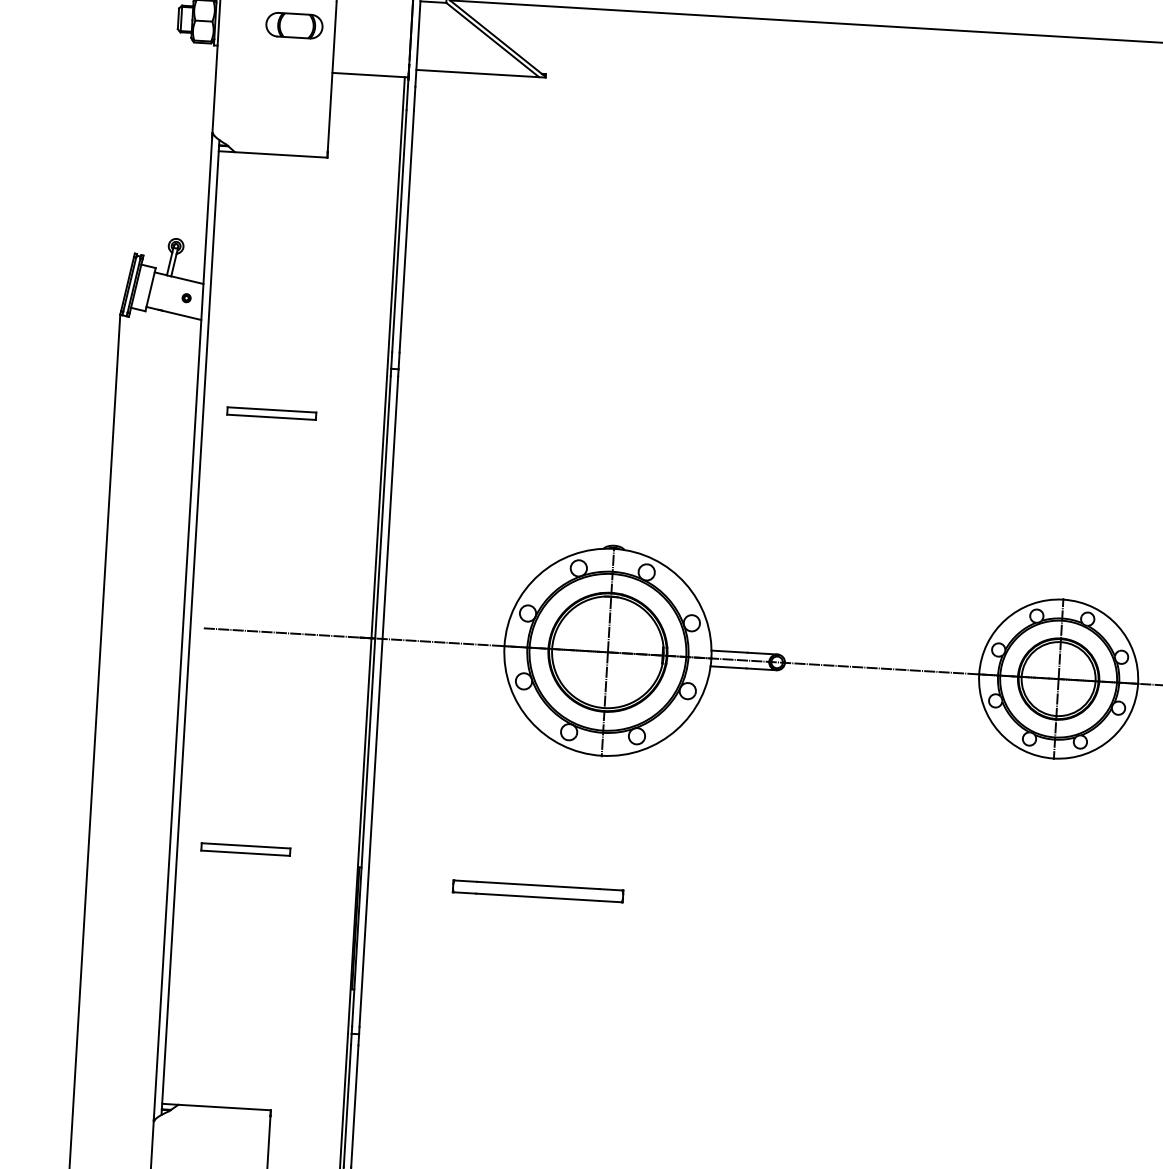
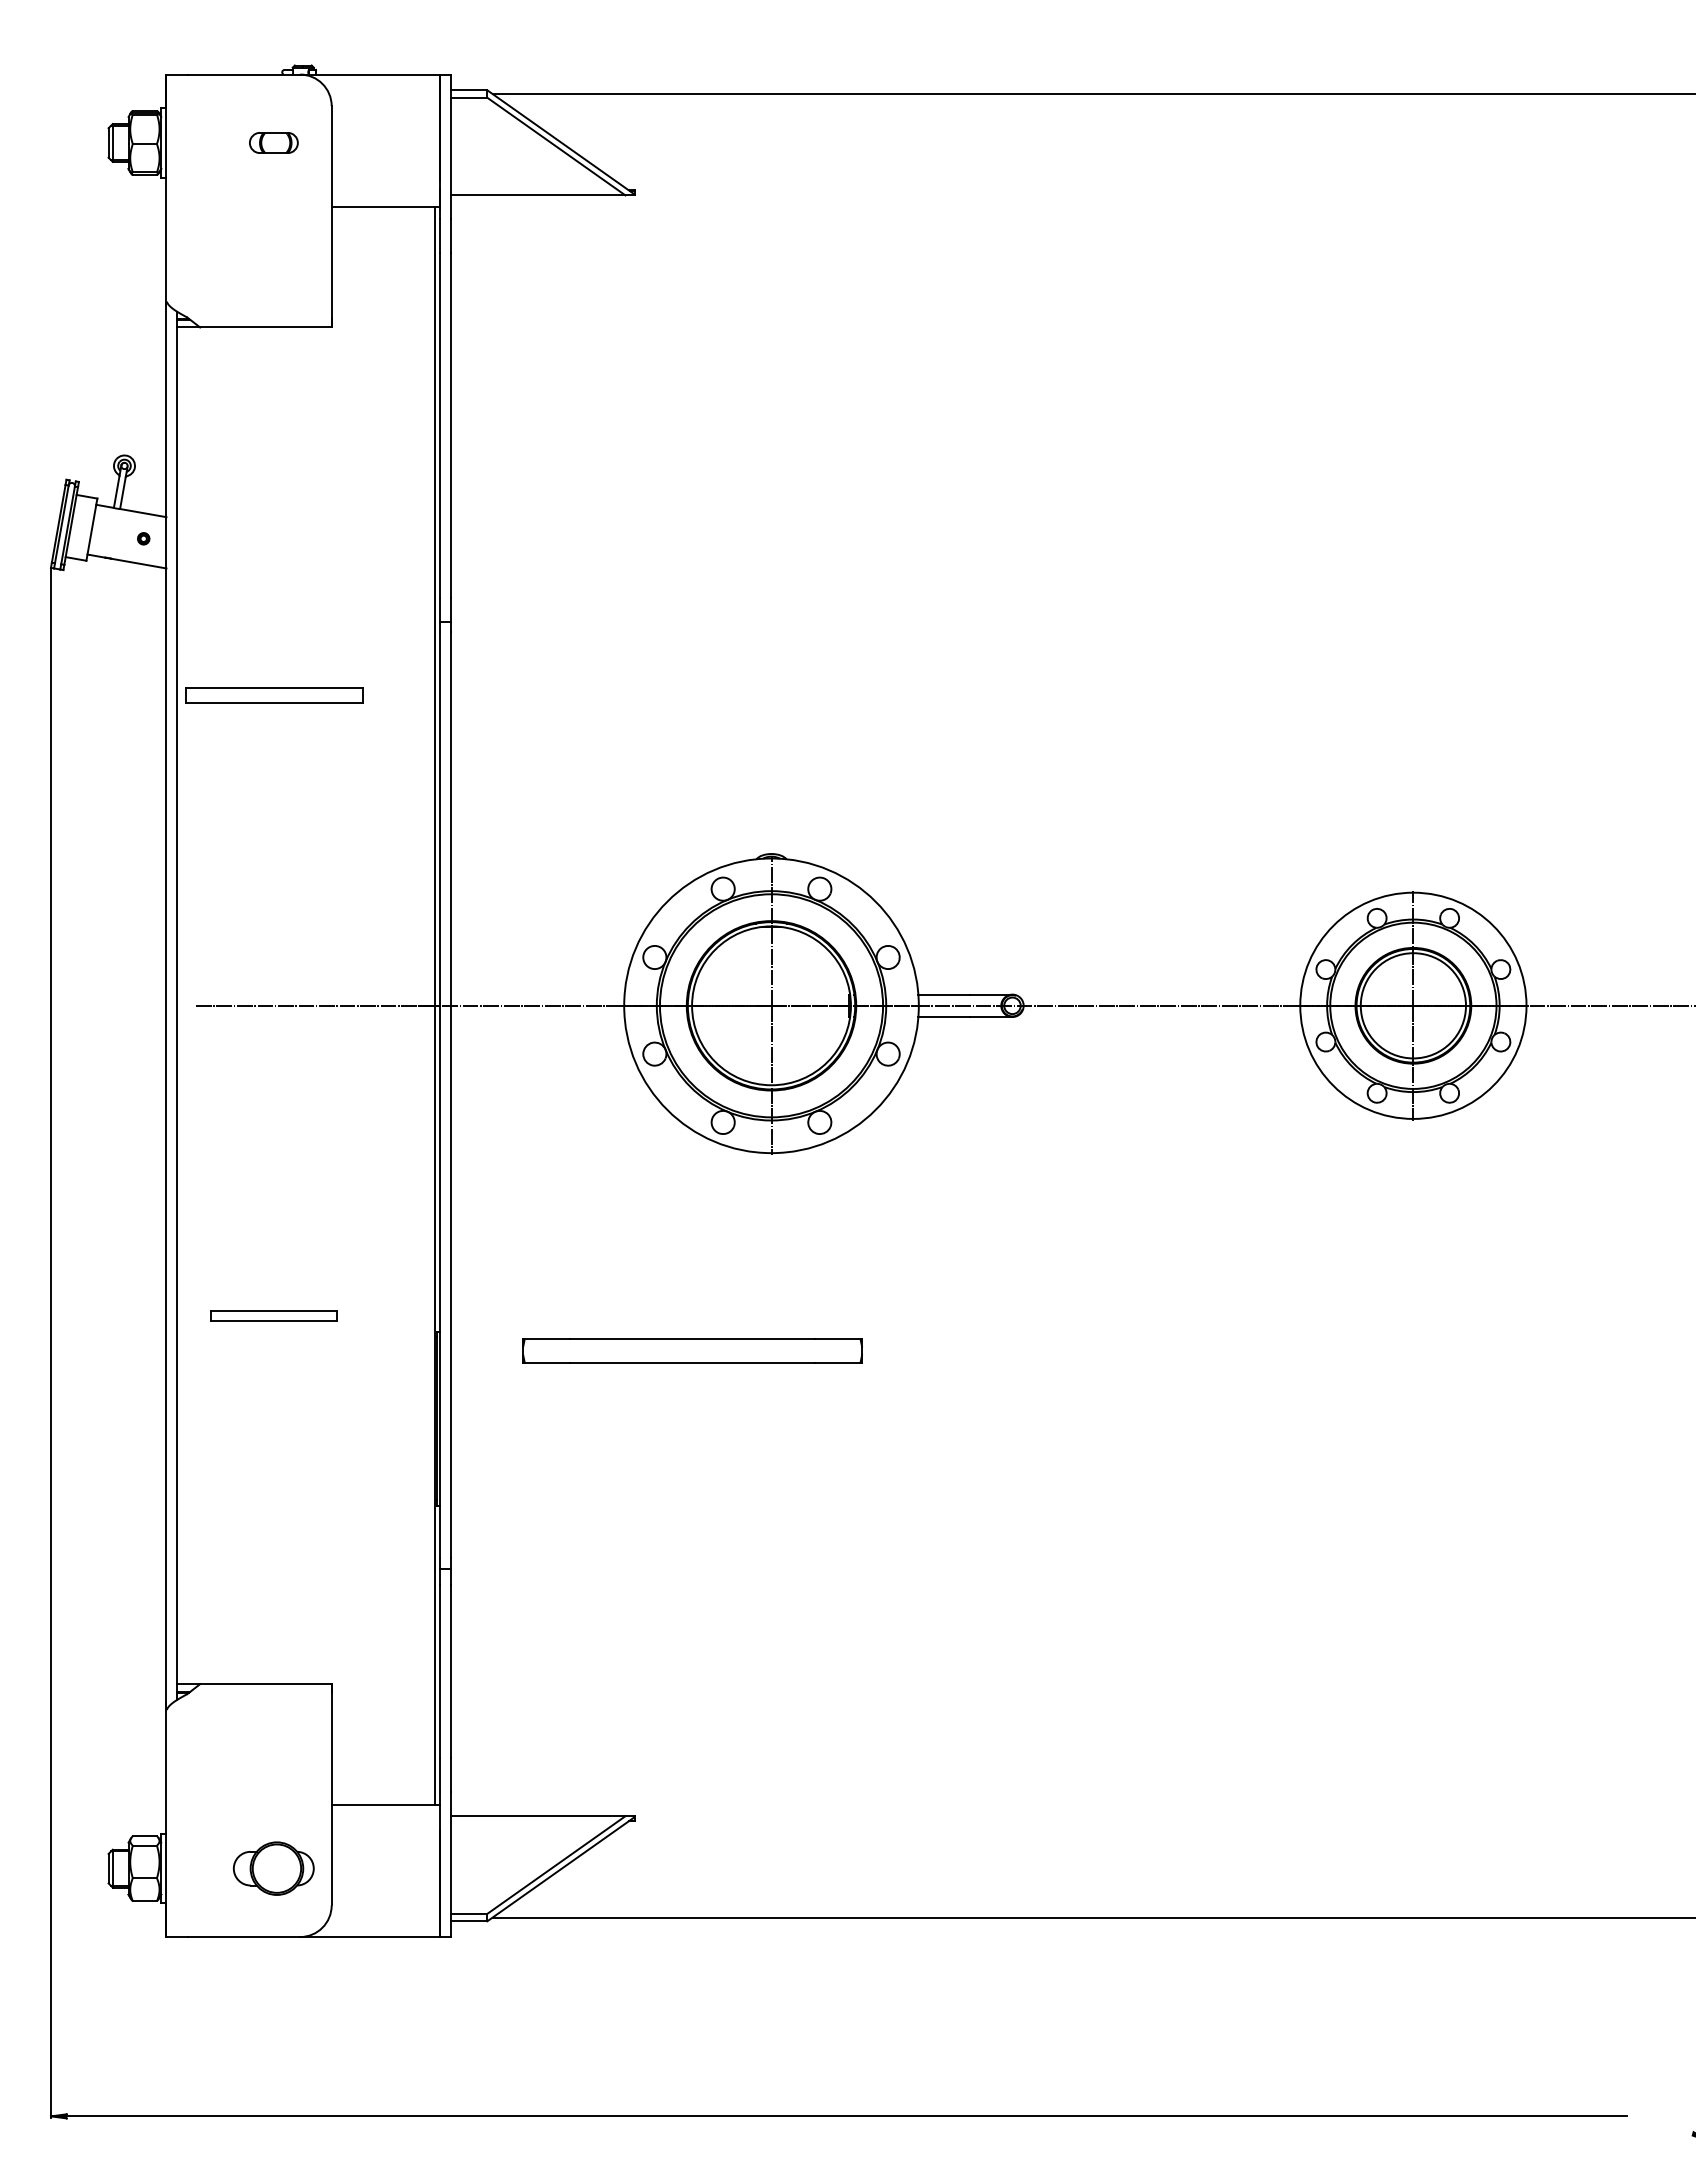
part: (294, 25) -> (273, 142), size x0.6
part: (271, 413) -> (273, 695), size x1.4
part: (538, 891) -> (692, 1350), size x1.4

